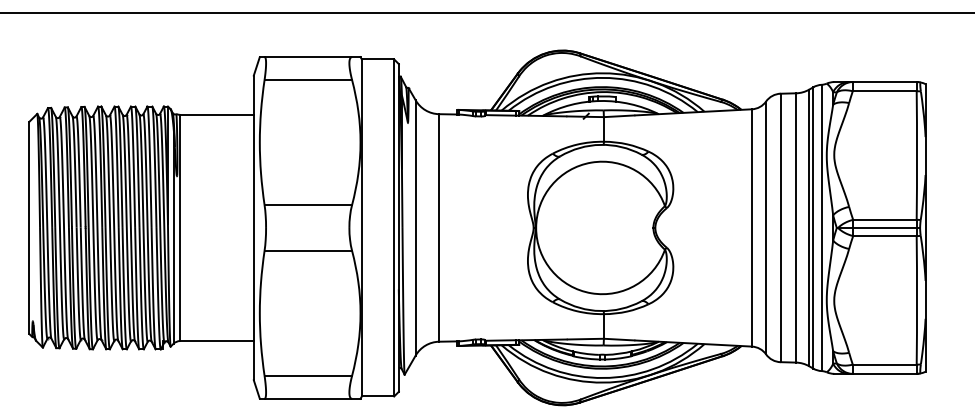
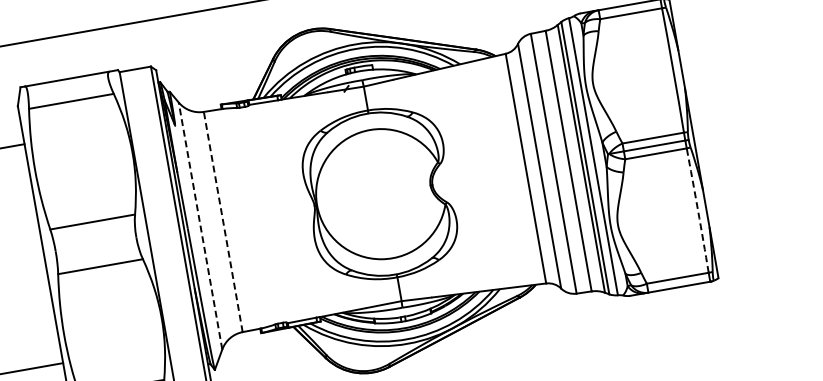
line: (415, 227) -> (200, 225), solid -> dashed
line: (439, 227) -> (223, 221), solid -> dashed
arc: (917, 300) -> (698, 210), solid -> dashed

